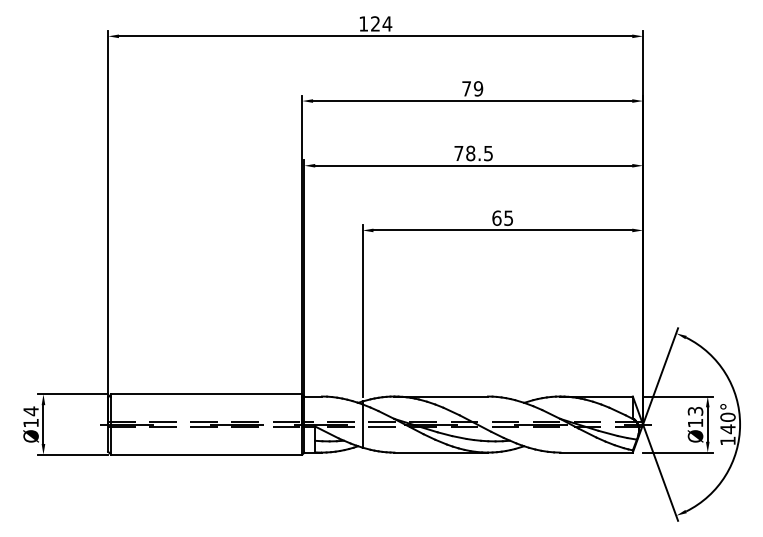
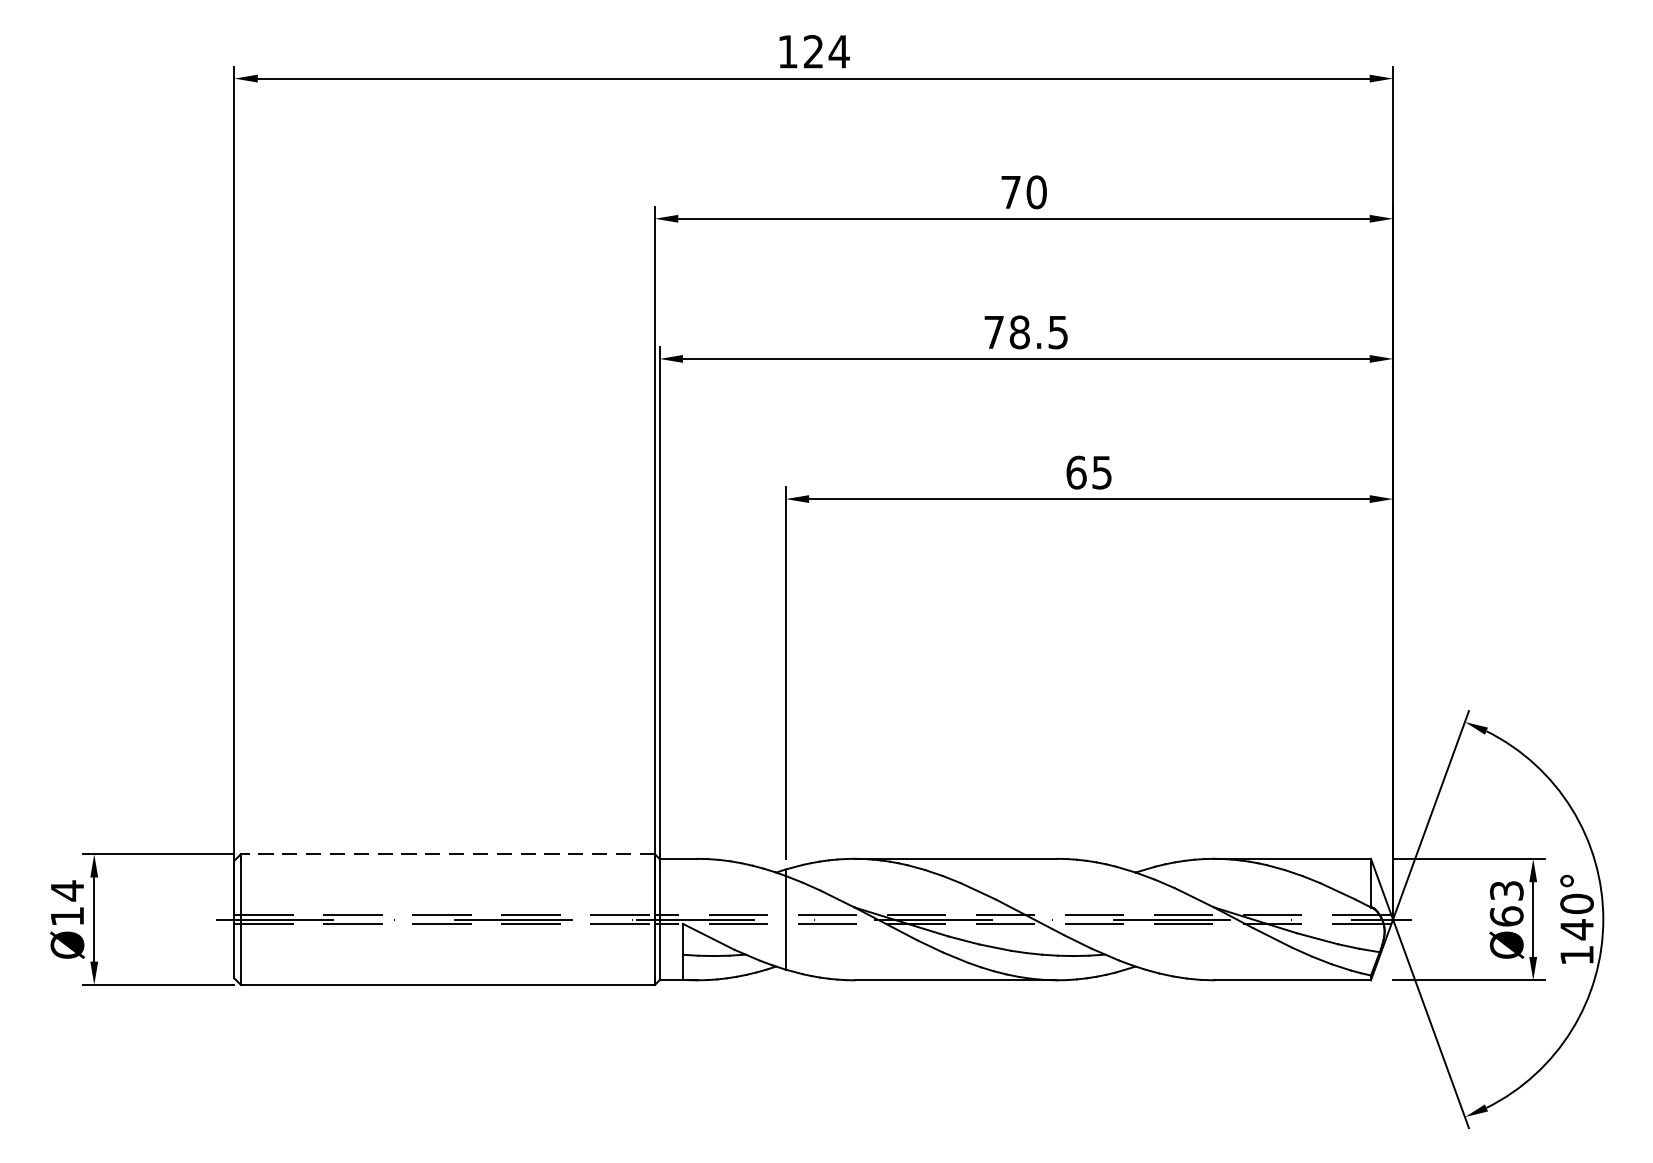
text: (478, 88) -> (1036, 191), 79 -> 70
line: (206, 394) -> (447, 854), solid -> dashed
text: (695, 422) -> (1506, 915), Ø13 -> Ø63

